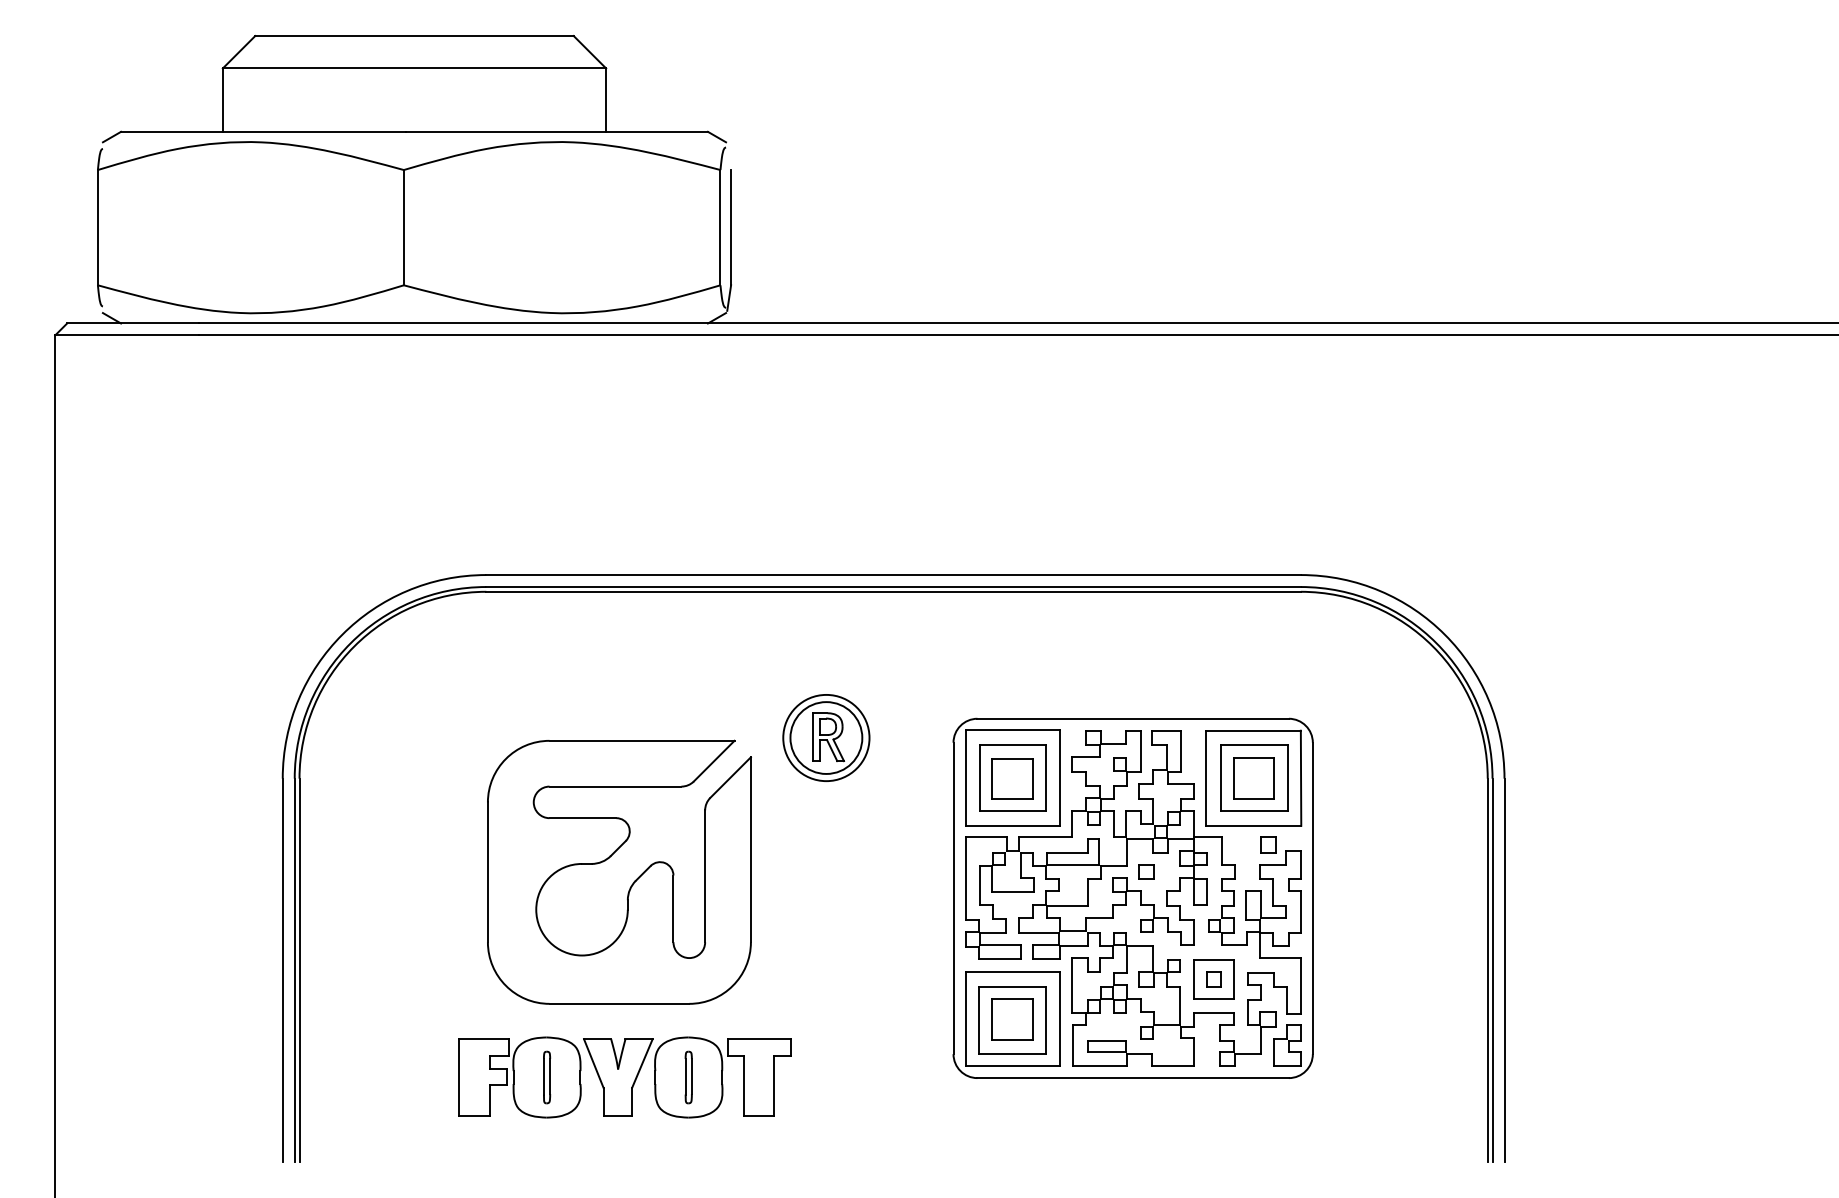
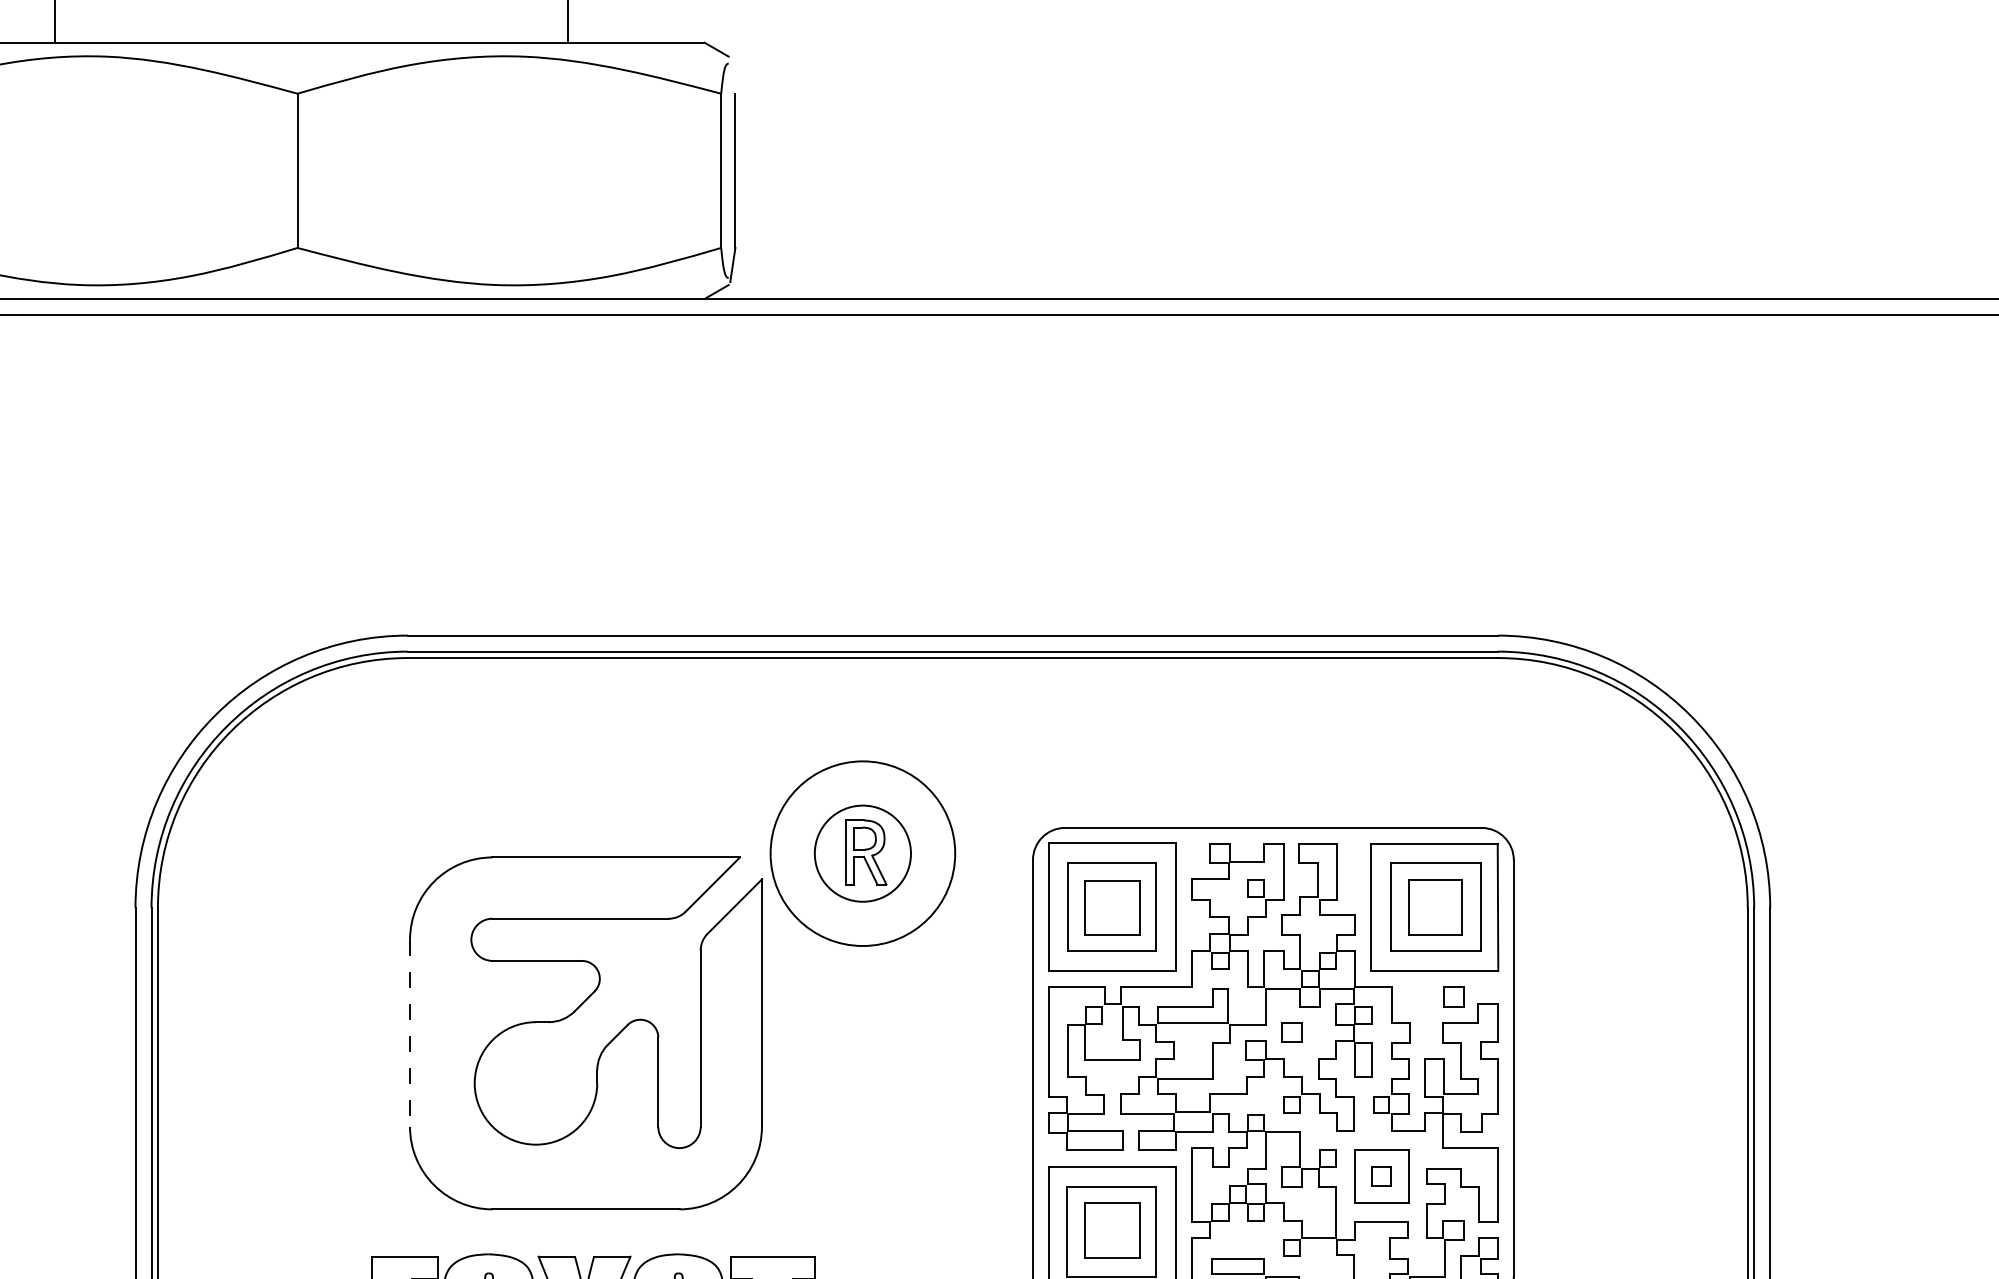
circle: (826, 737) -> (863, 852), size x1.6
line: (487, 872) -> (409, 1033), solid -> dashed

